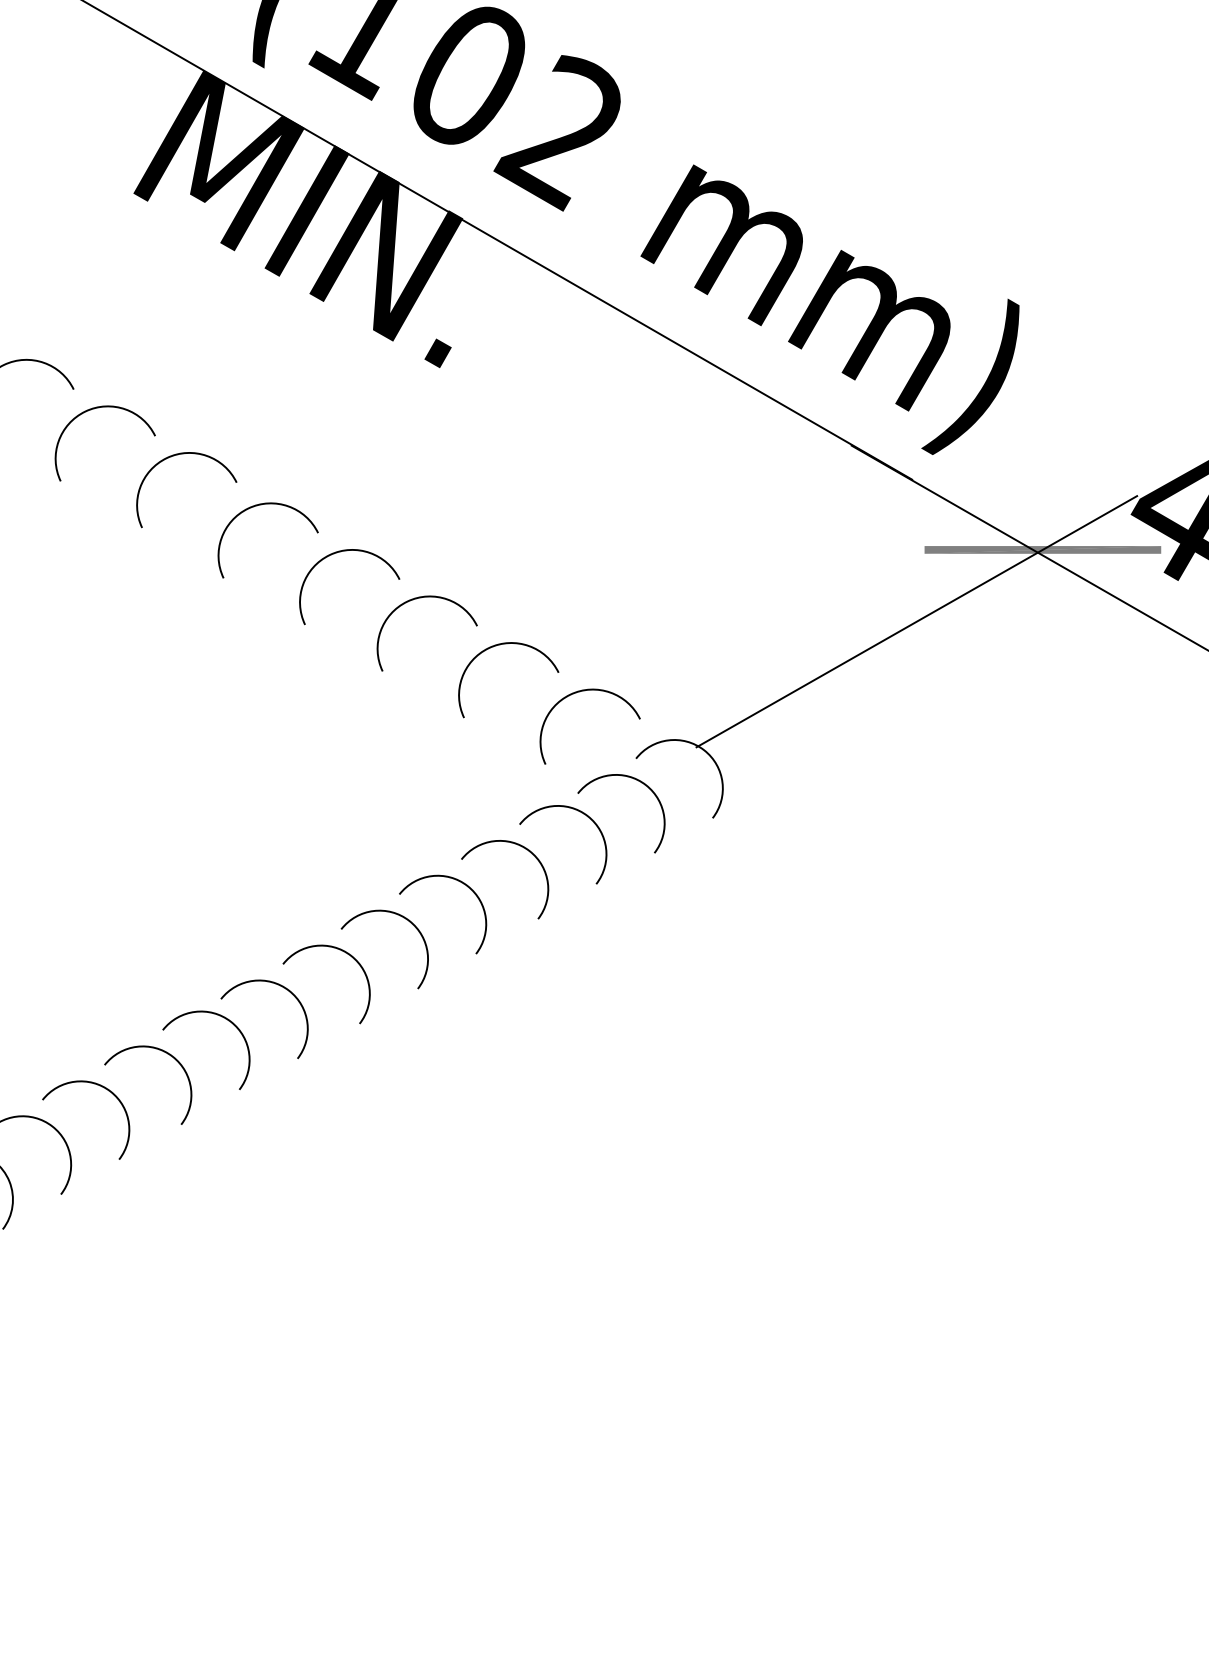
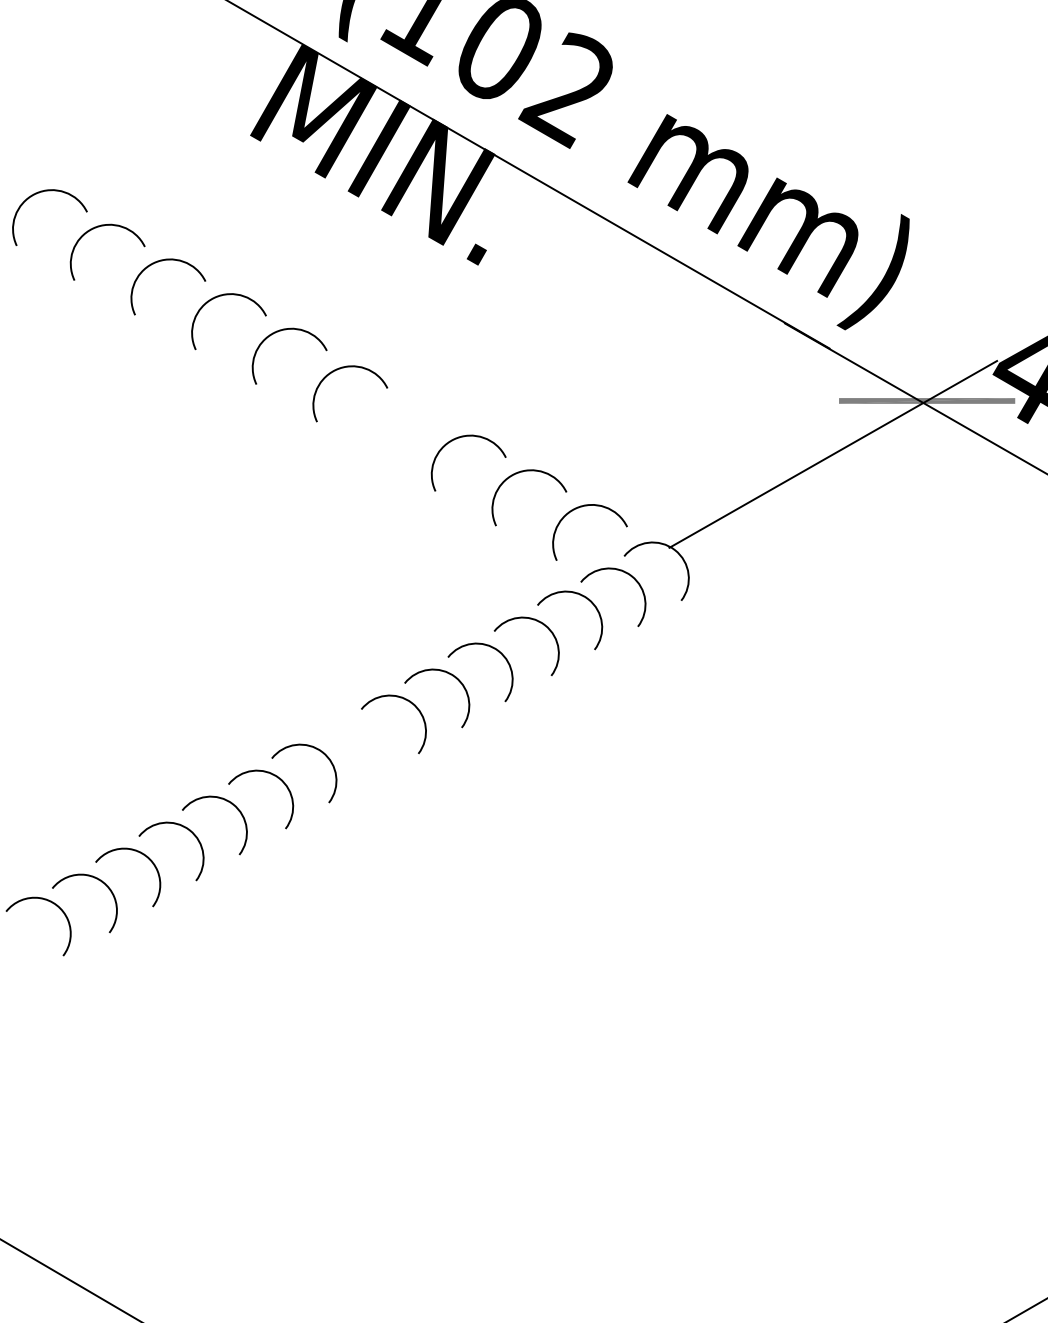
arc: (339, 553) -> (403, 403), removed
arc: (280, 987) -> (359, 726), removed

